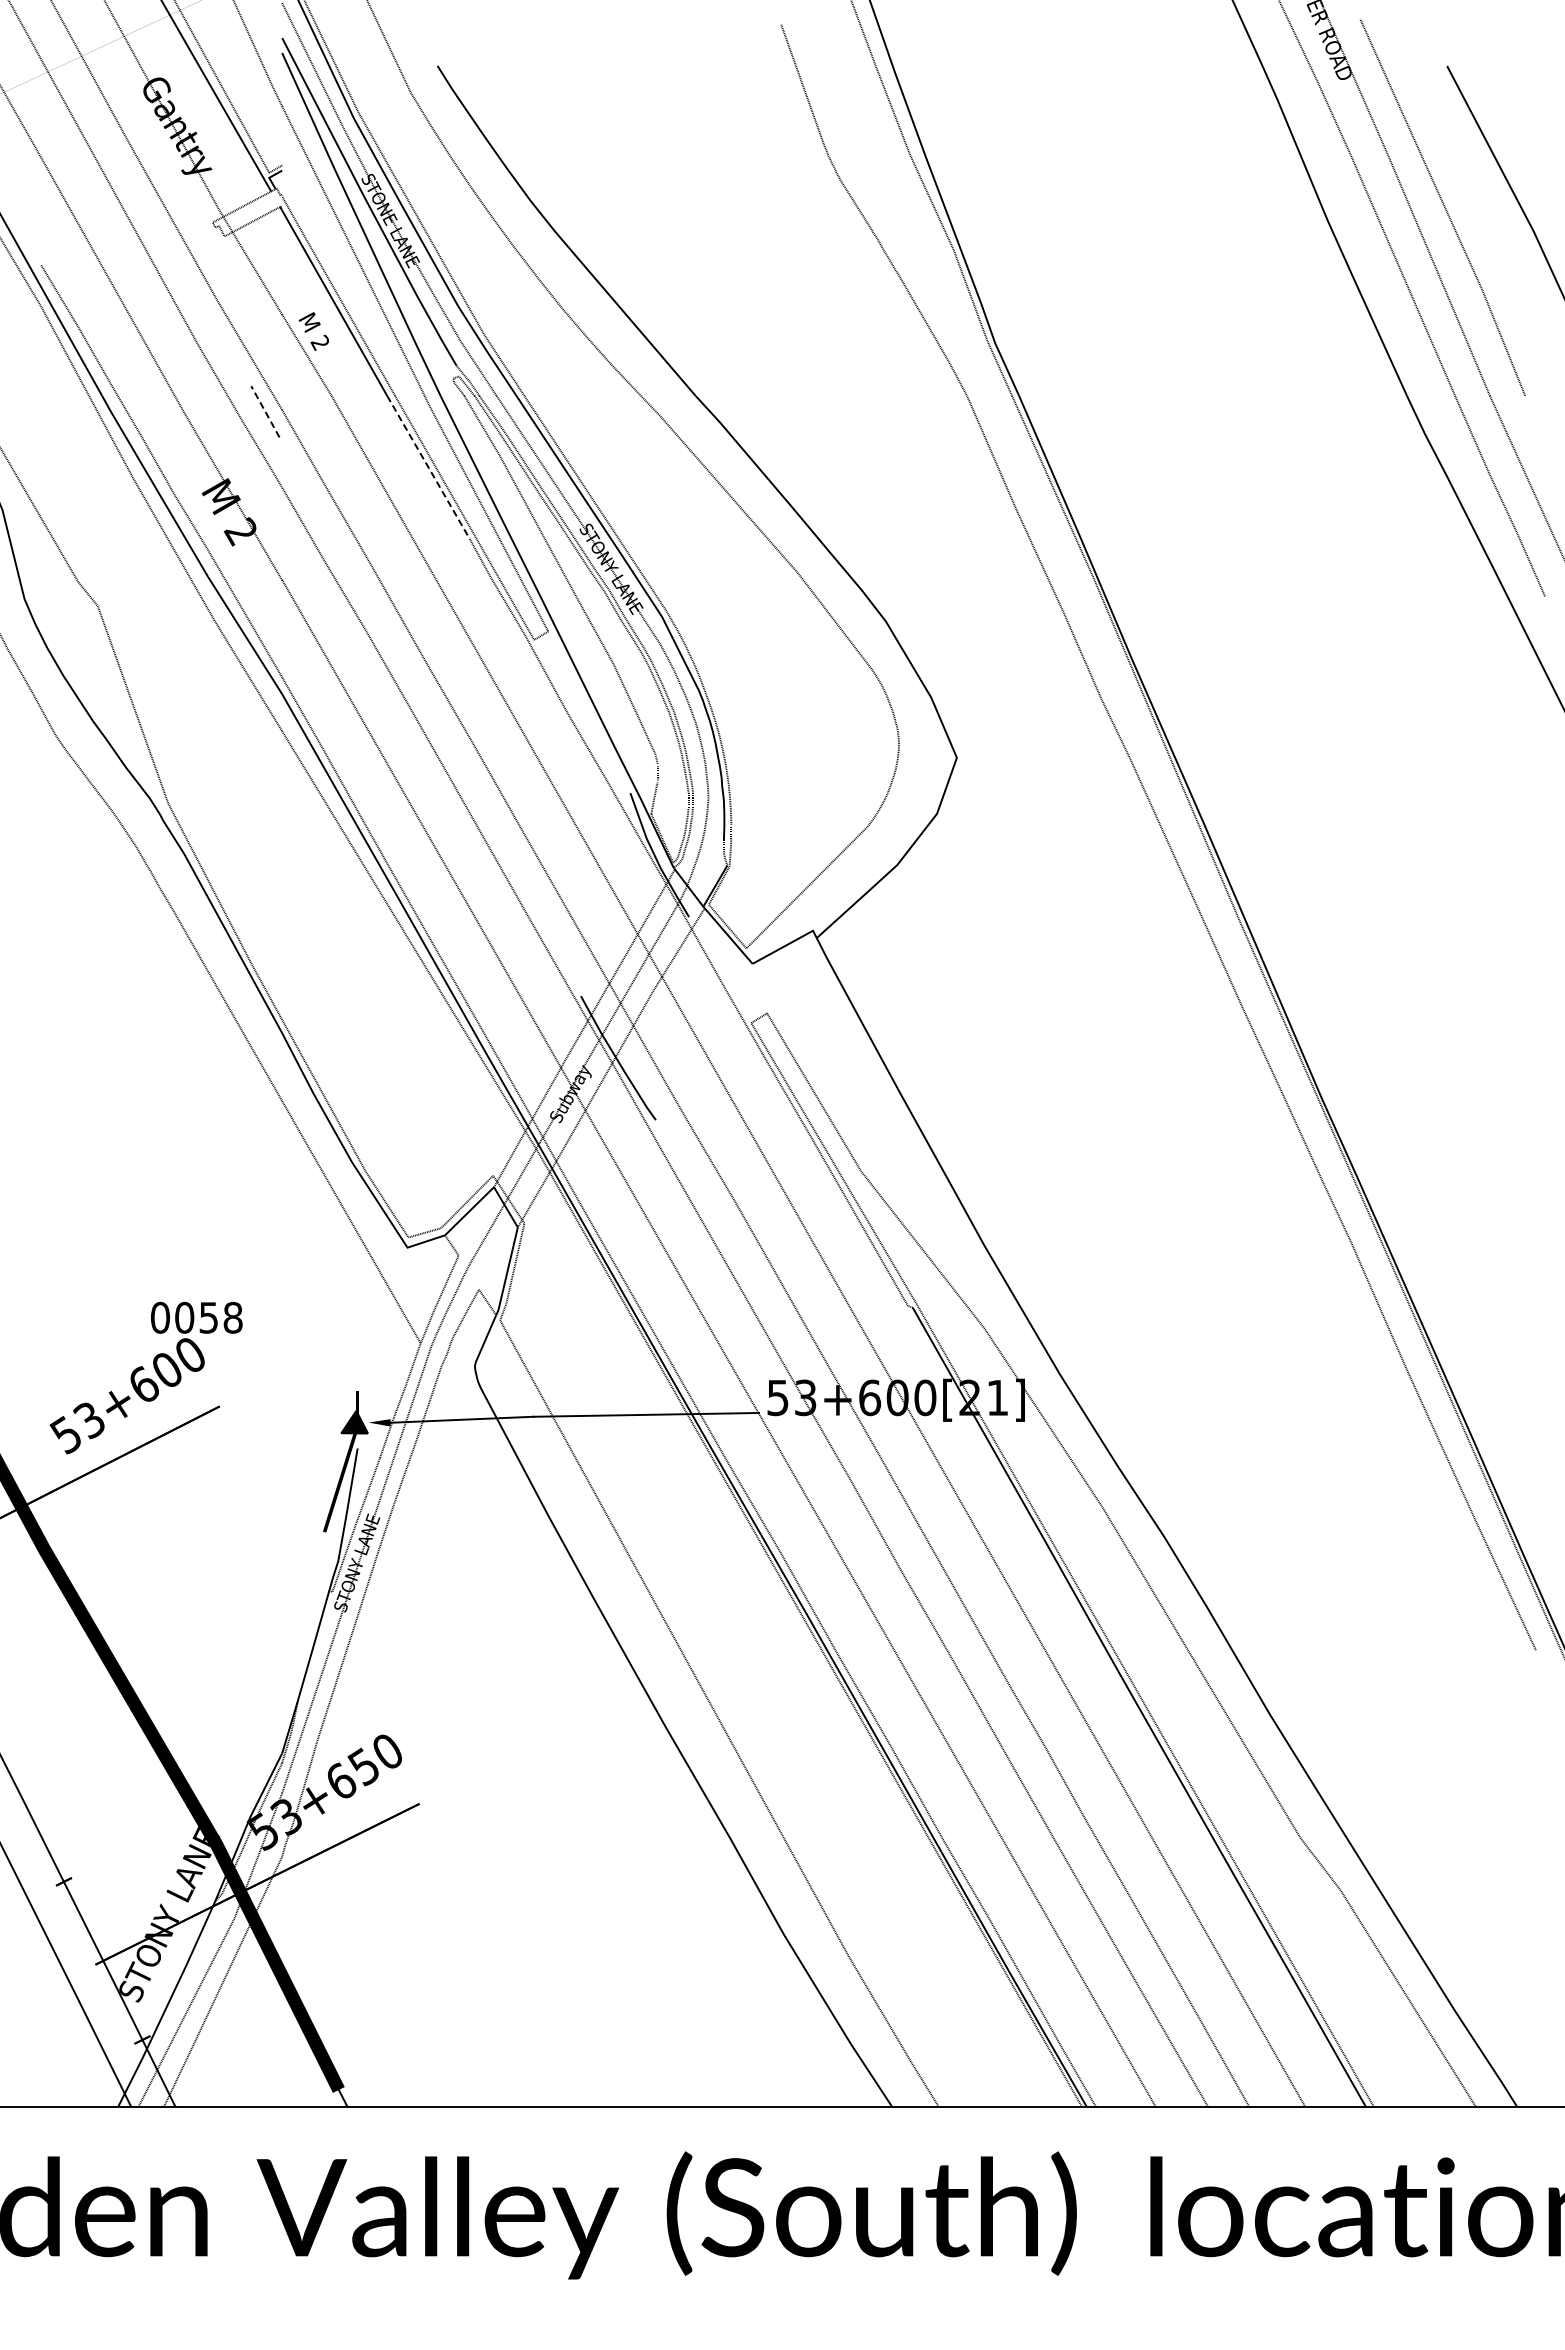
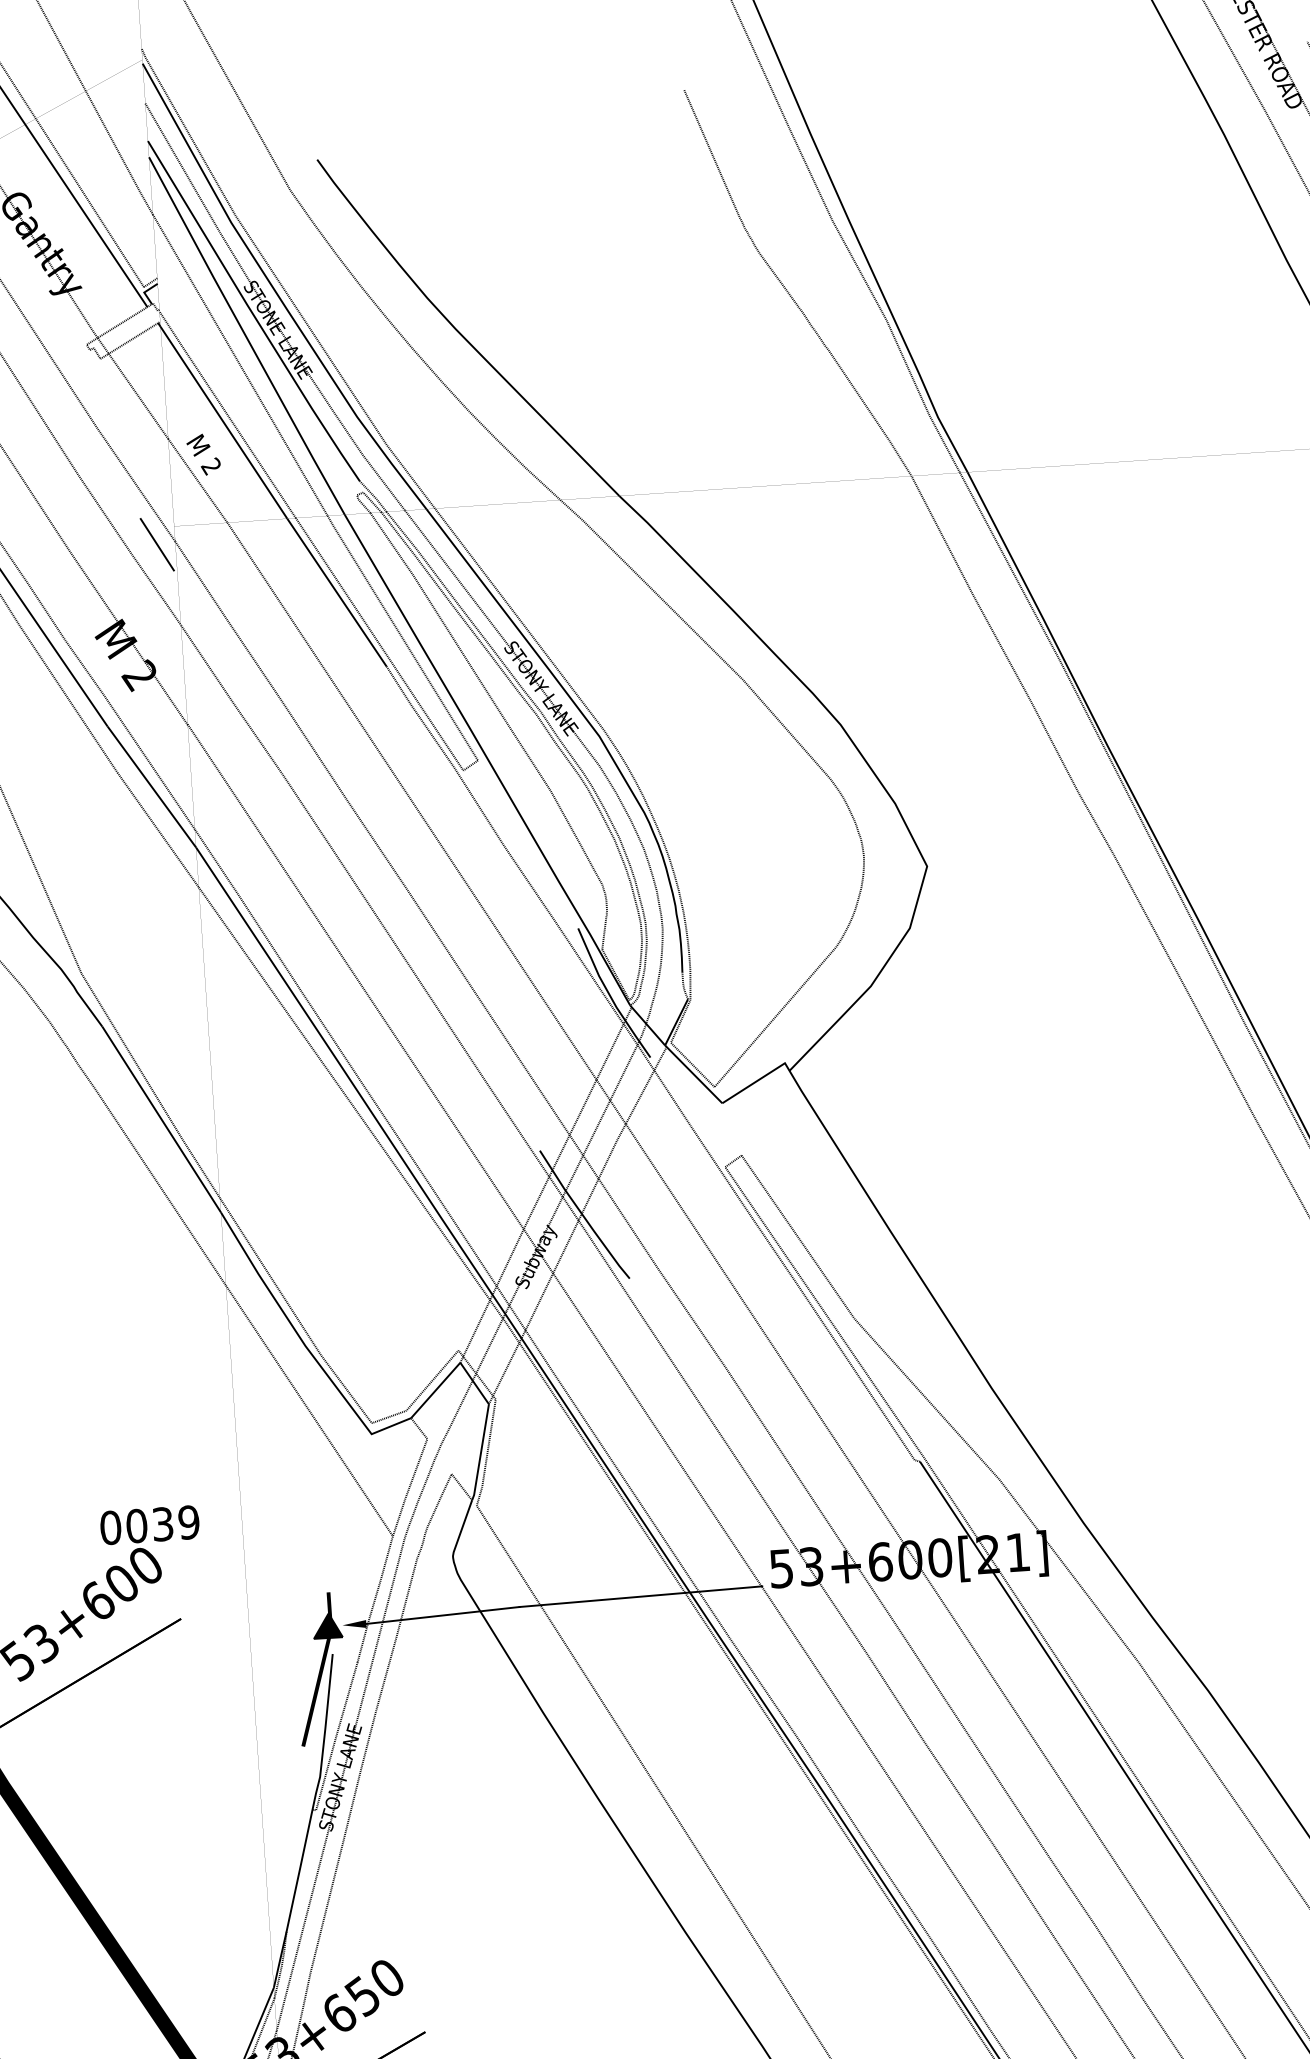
line: (265, 411) -> (157, 544), dashed -> solid
line: (428, 467) -> (336, 592), dashed -> solid
text: (221, 1317) -> (176, 1523), 0058 -> 0039

